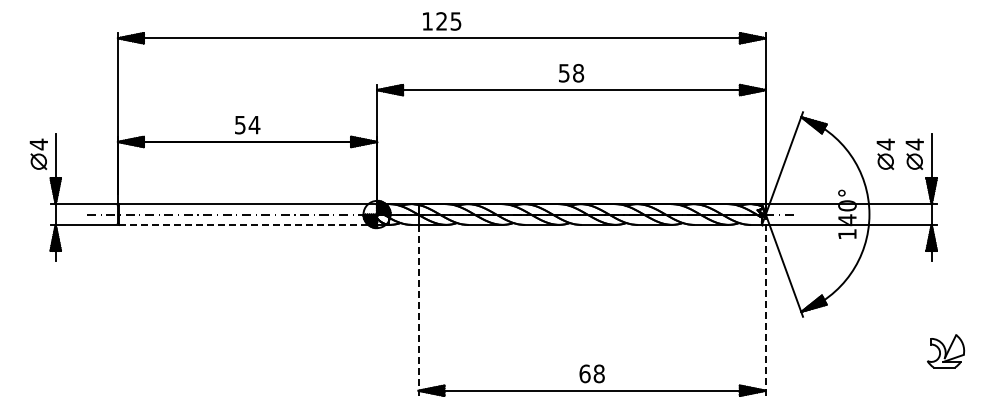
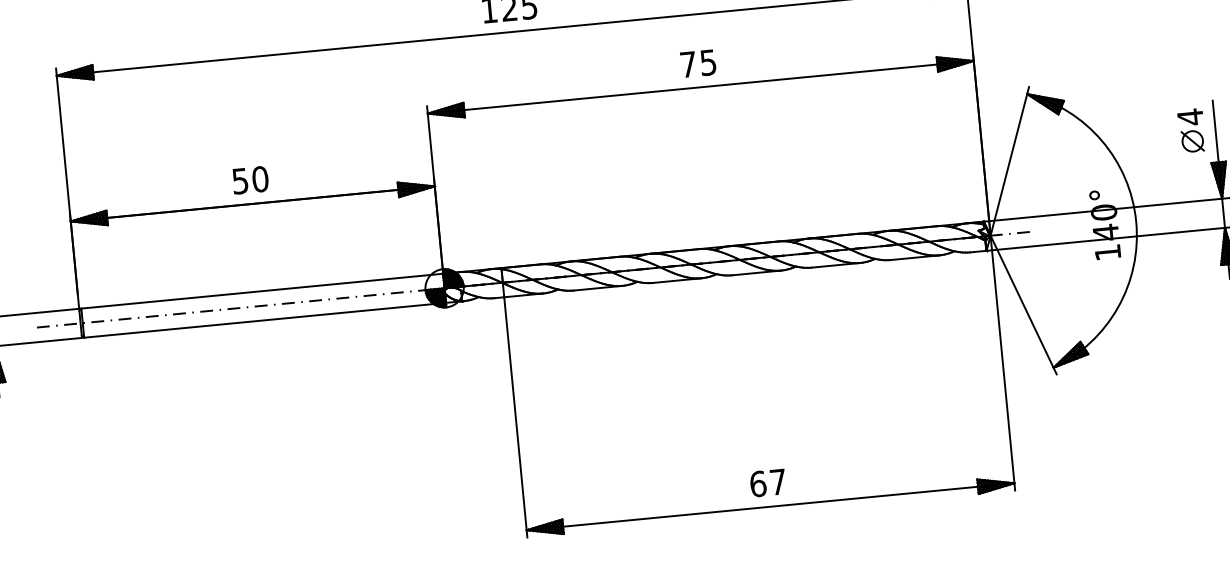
text: (571, 72) -> (698, 62), 58 -> 75
text: (254, 124) -> (260, 178), 54 -> 50
part: (885, 153) -> (1150, 133), removed
line: (248, 224) -> (265, 319), dashed -> solid
line: (765, 305) -> (1002, 363), dashed -> solid
line: (418, 310) -> (515, 417), dashed -> solid
text: (598, 373) -> (777, 481), 68 -> 67

